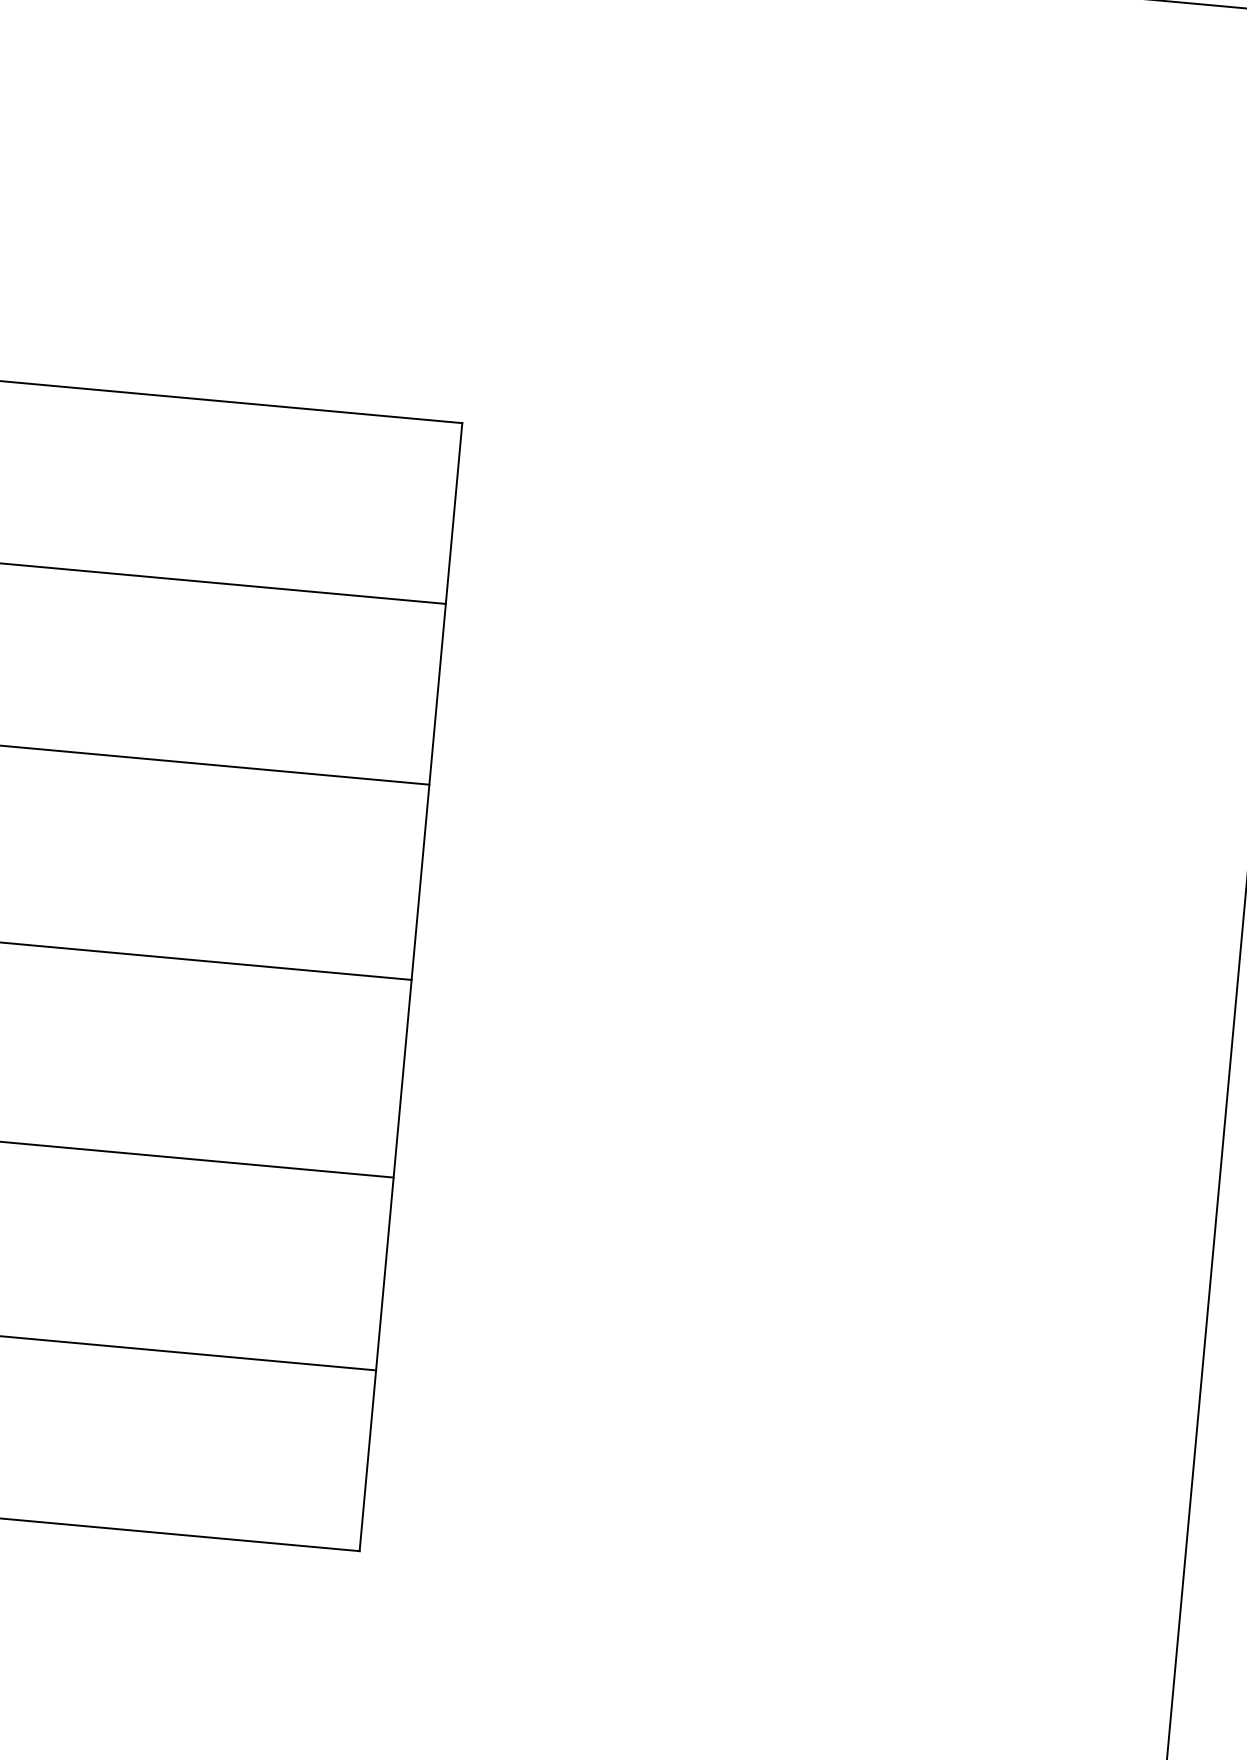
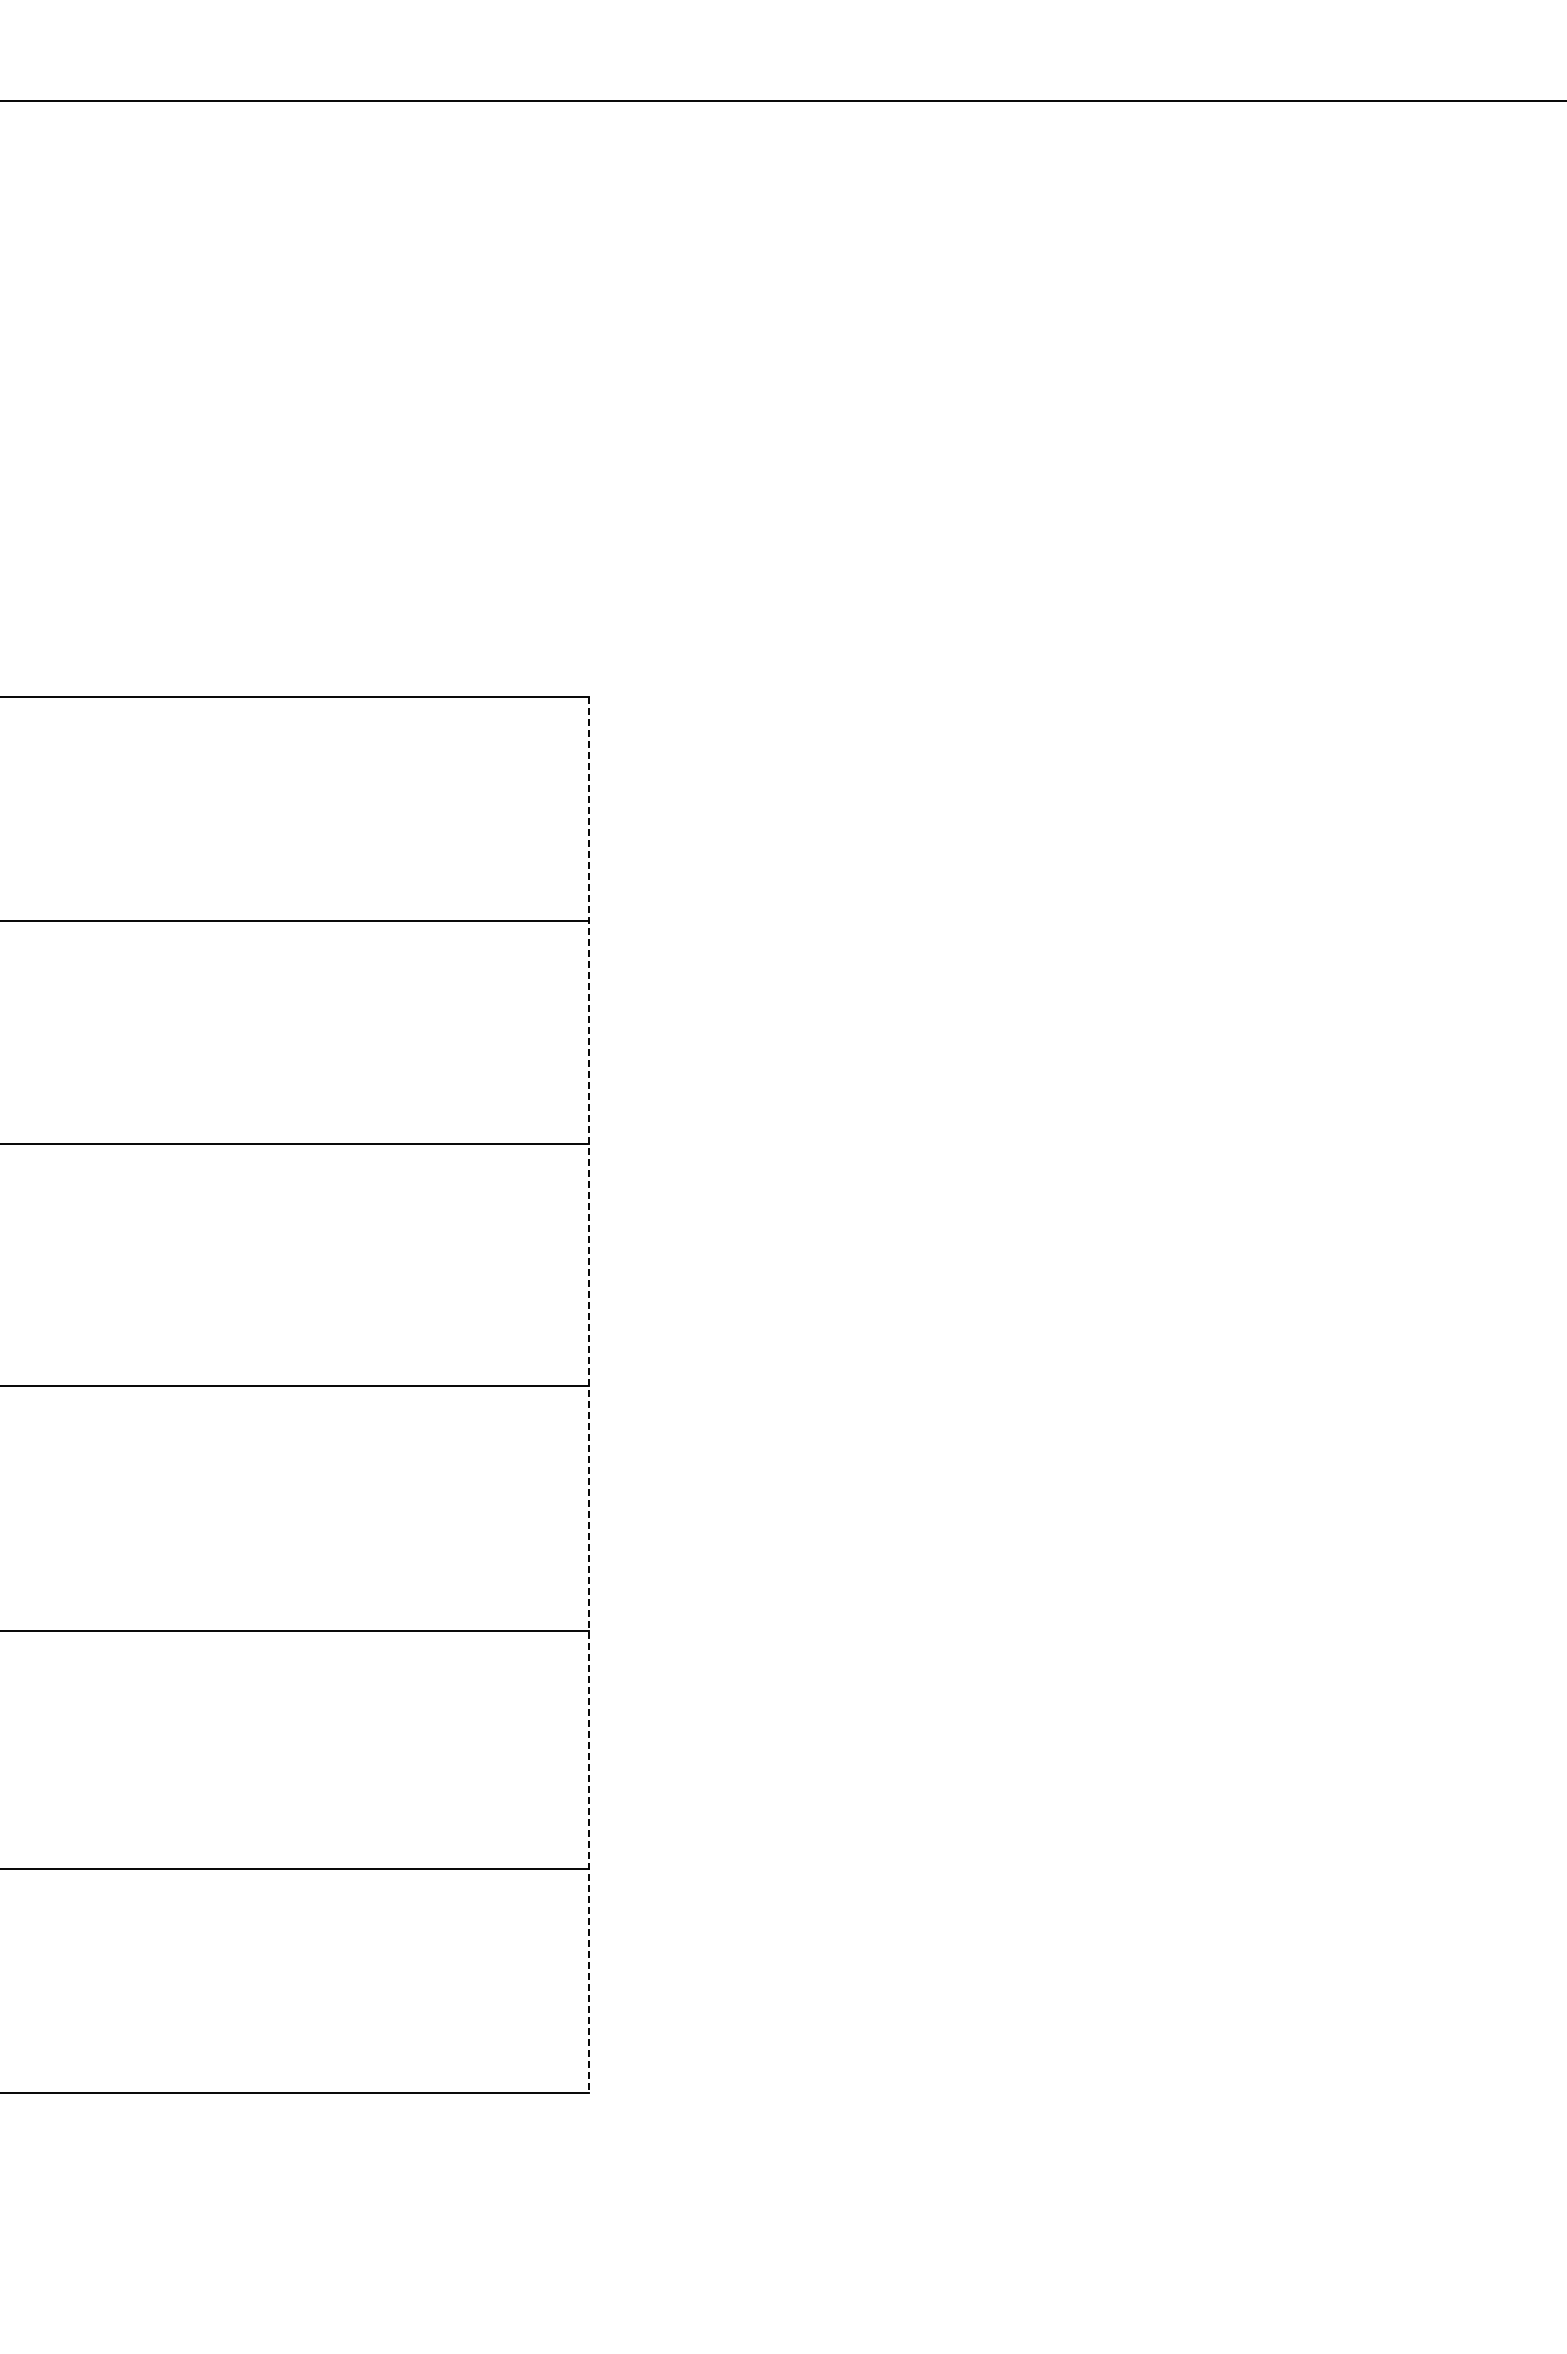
line: (410, 986) -> (588, 1394), solid -> dashed

